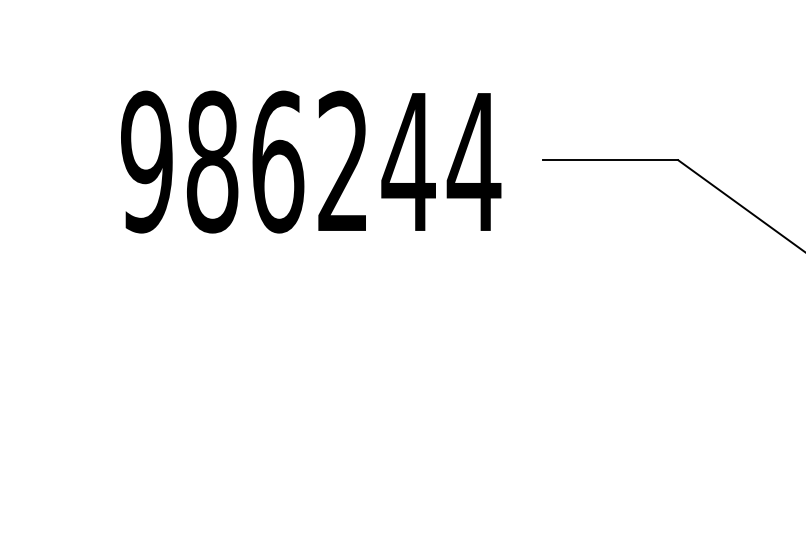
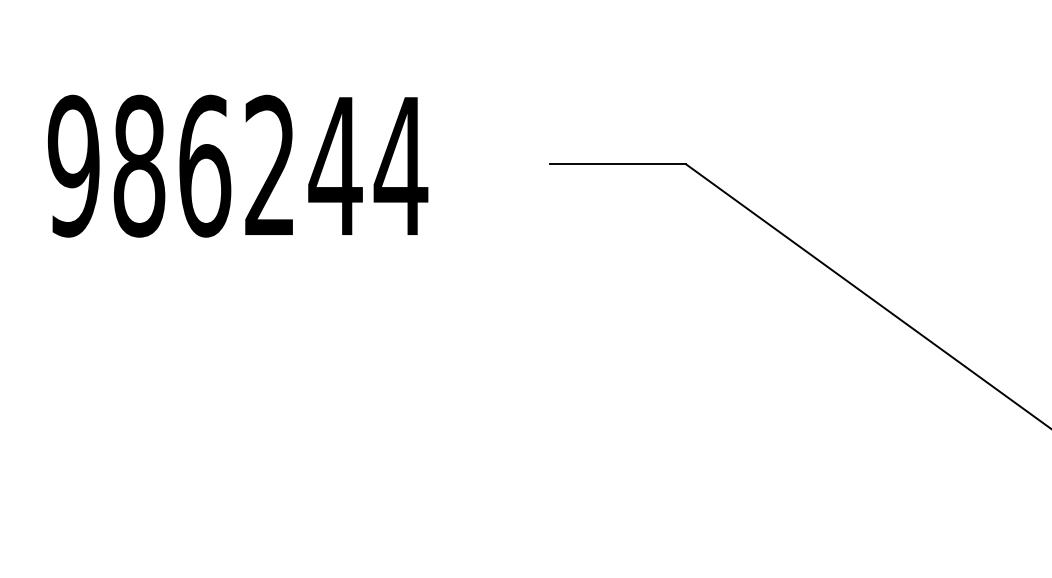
text: (311, 161) -> (238, 165), moved

